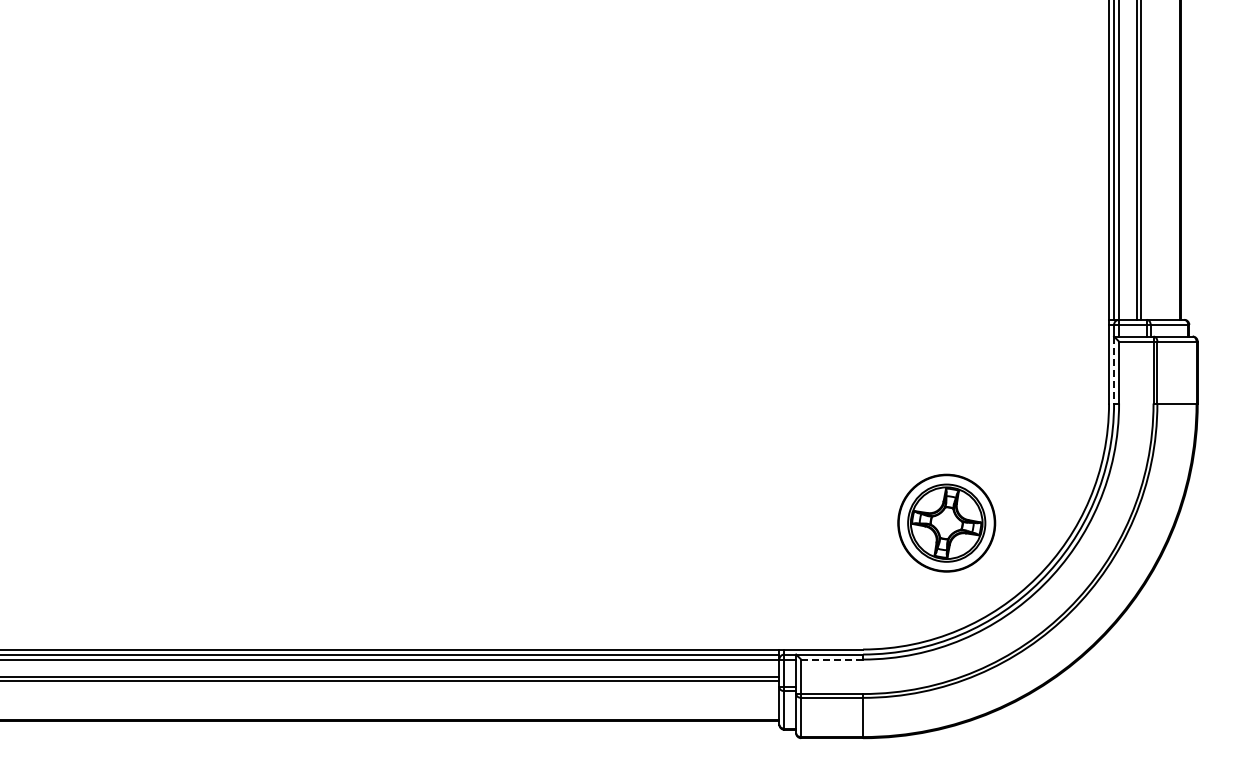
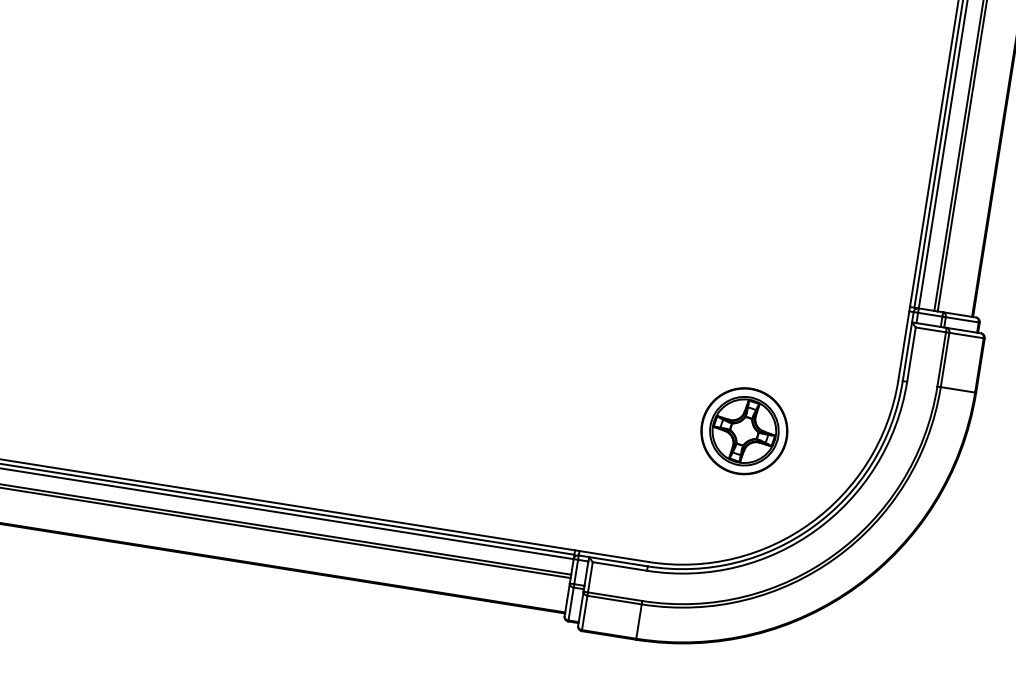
line: (1114, 370) -> (907, 352), dashed -> solid
part: (946, 522) -> (744, 430), moved
line: (832, 659) -> (620, 566), dashed -> solid

